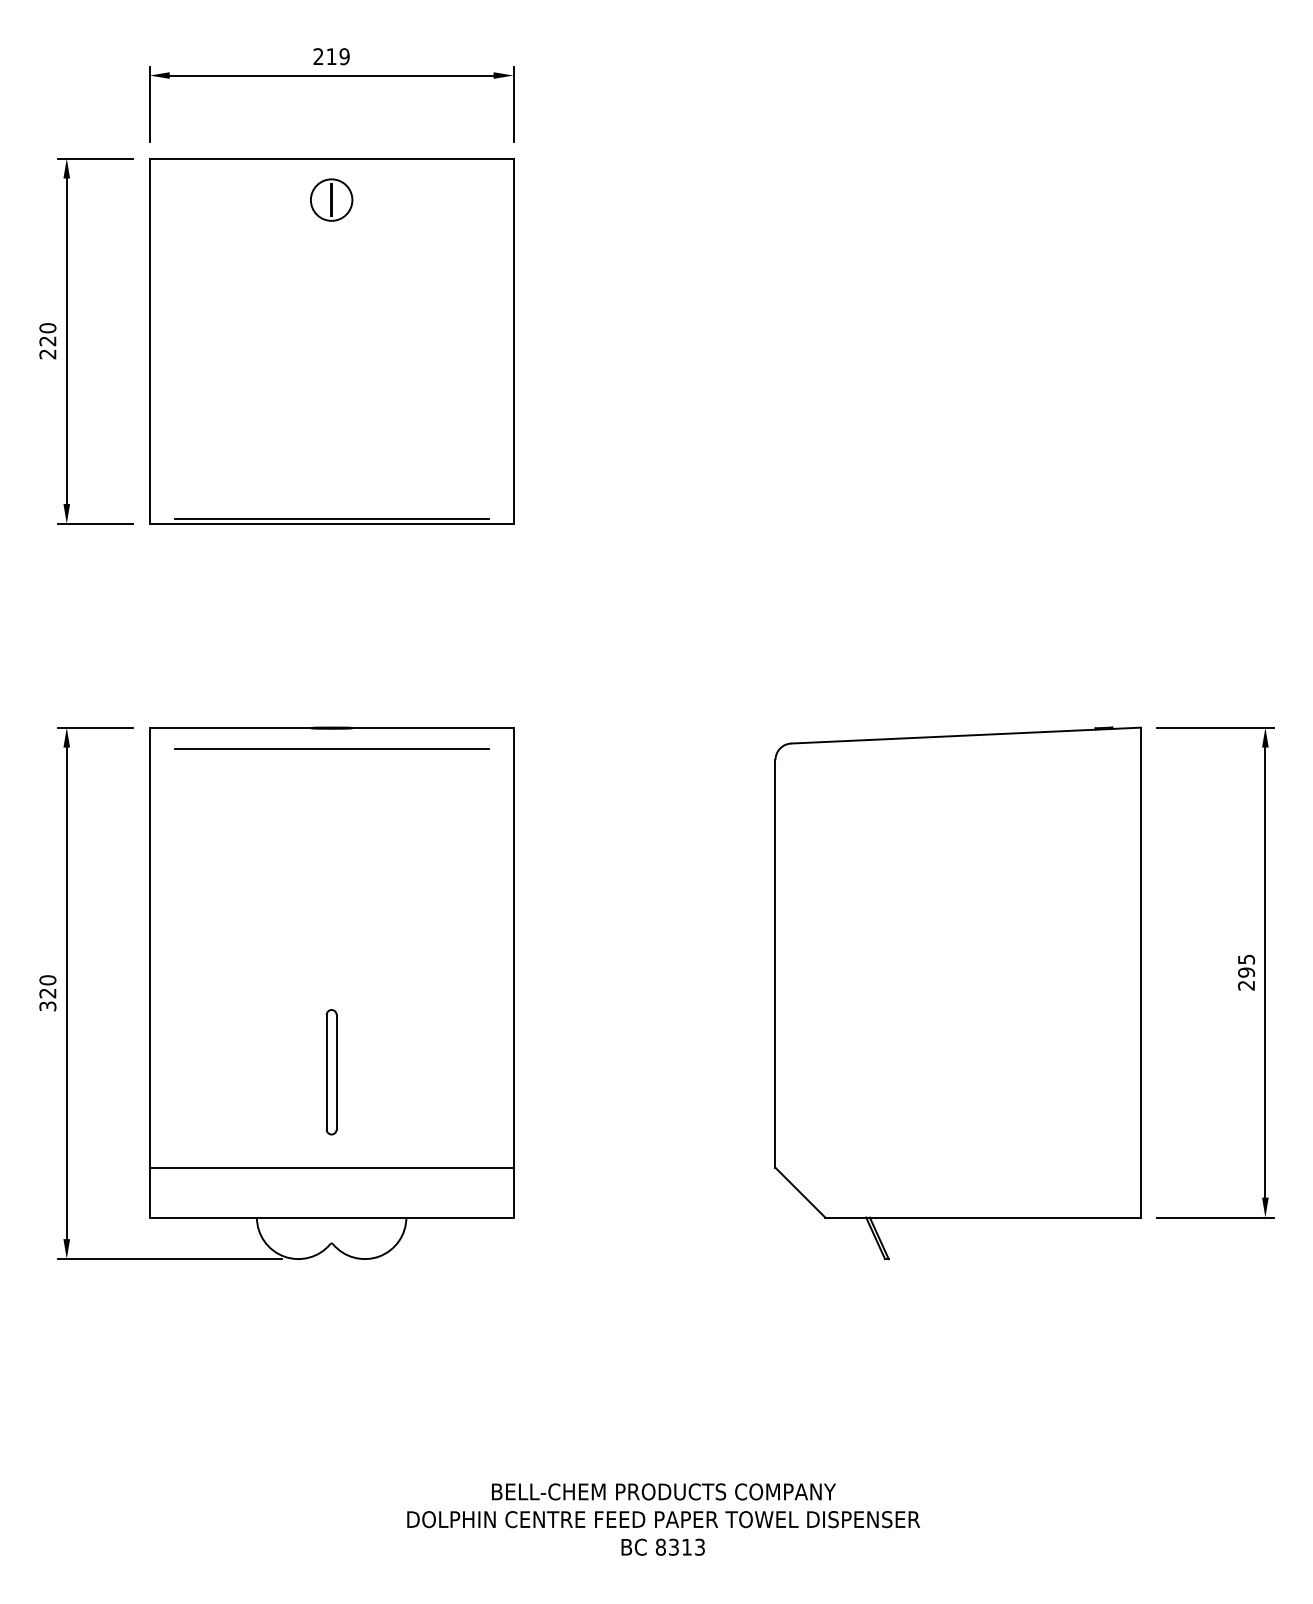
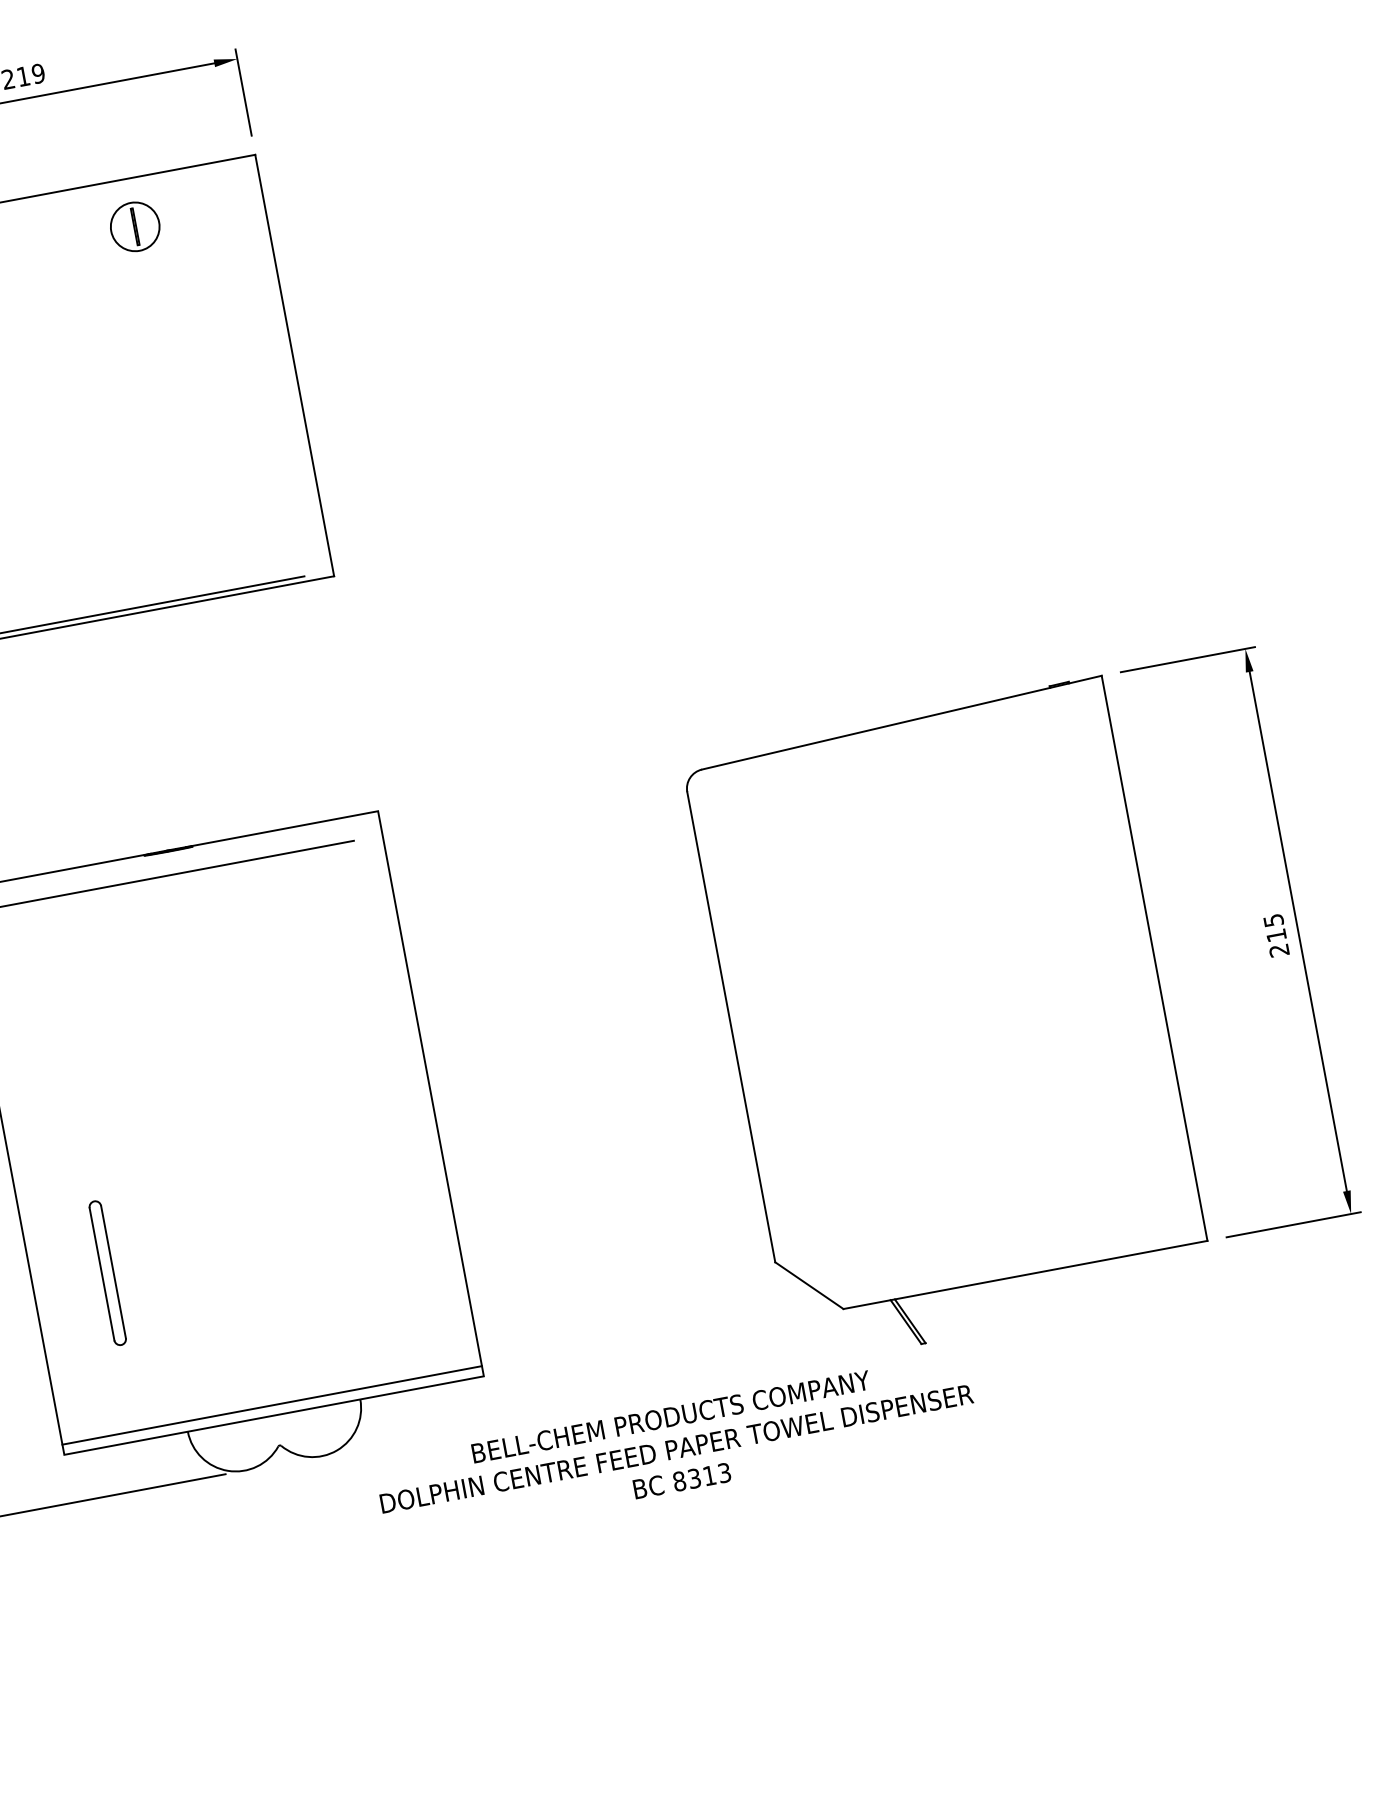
part: (331, 199) -> (134, 226), moved
text: (1246, 972) -> (1276, 935), 295 -> 215
part: (331, 1072) -> (107, 1273), moved
line: (331, 1167) -> (271, 1405), moved
text: (663, 1519) -> (676, 1448), moved

